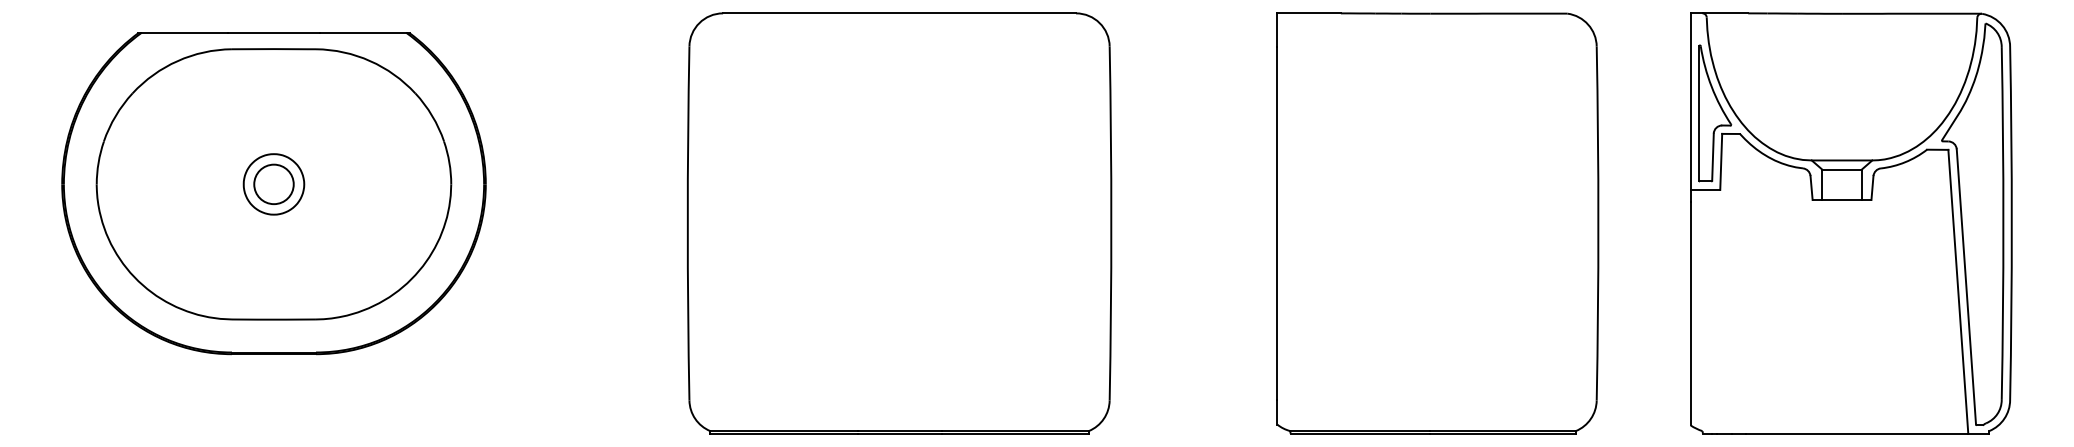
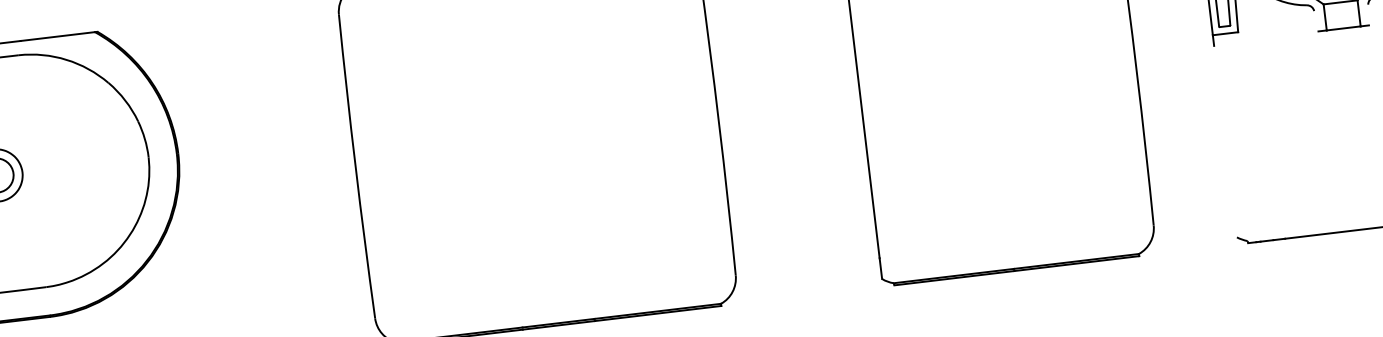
line: (1811, 187) -> (1316, 20), removed
line: (1872, 187) -> (1368, 14), removed
line: (1690, 313) -> (1225, 141), removed

